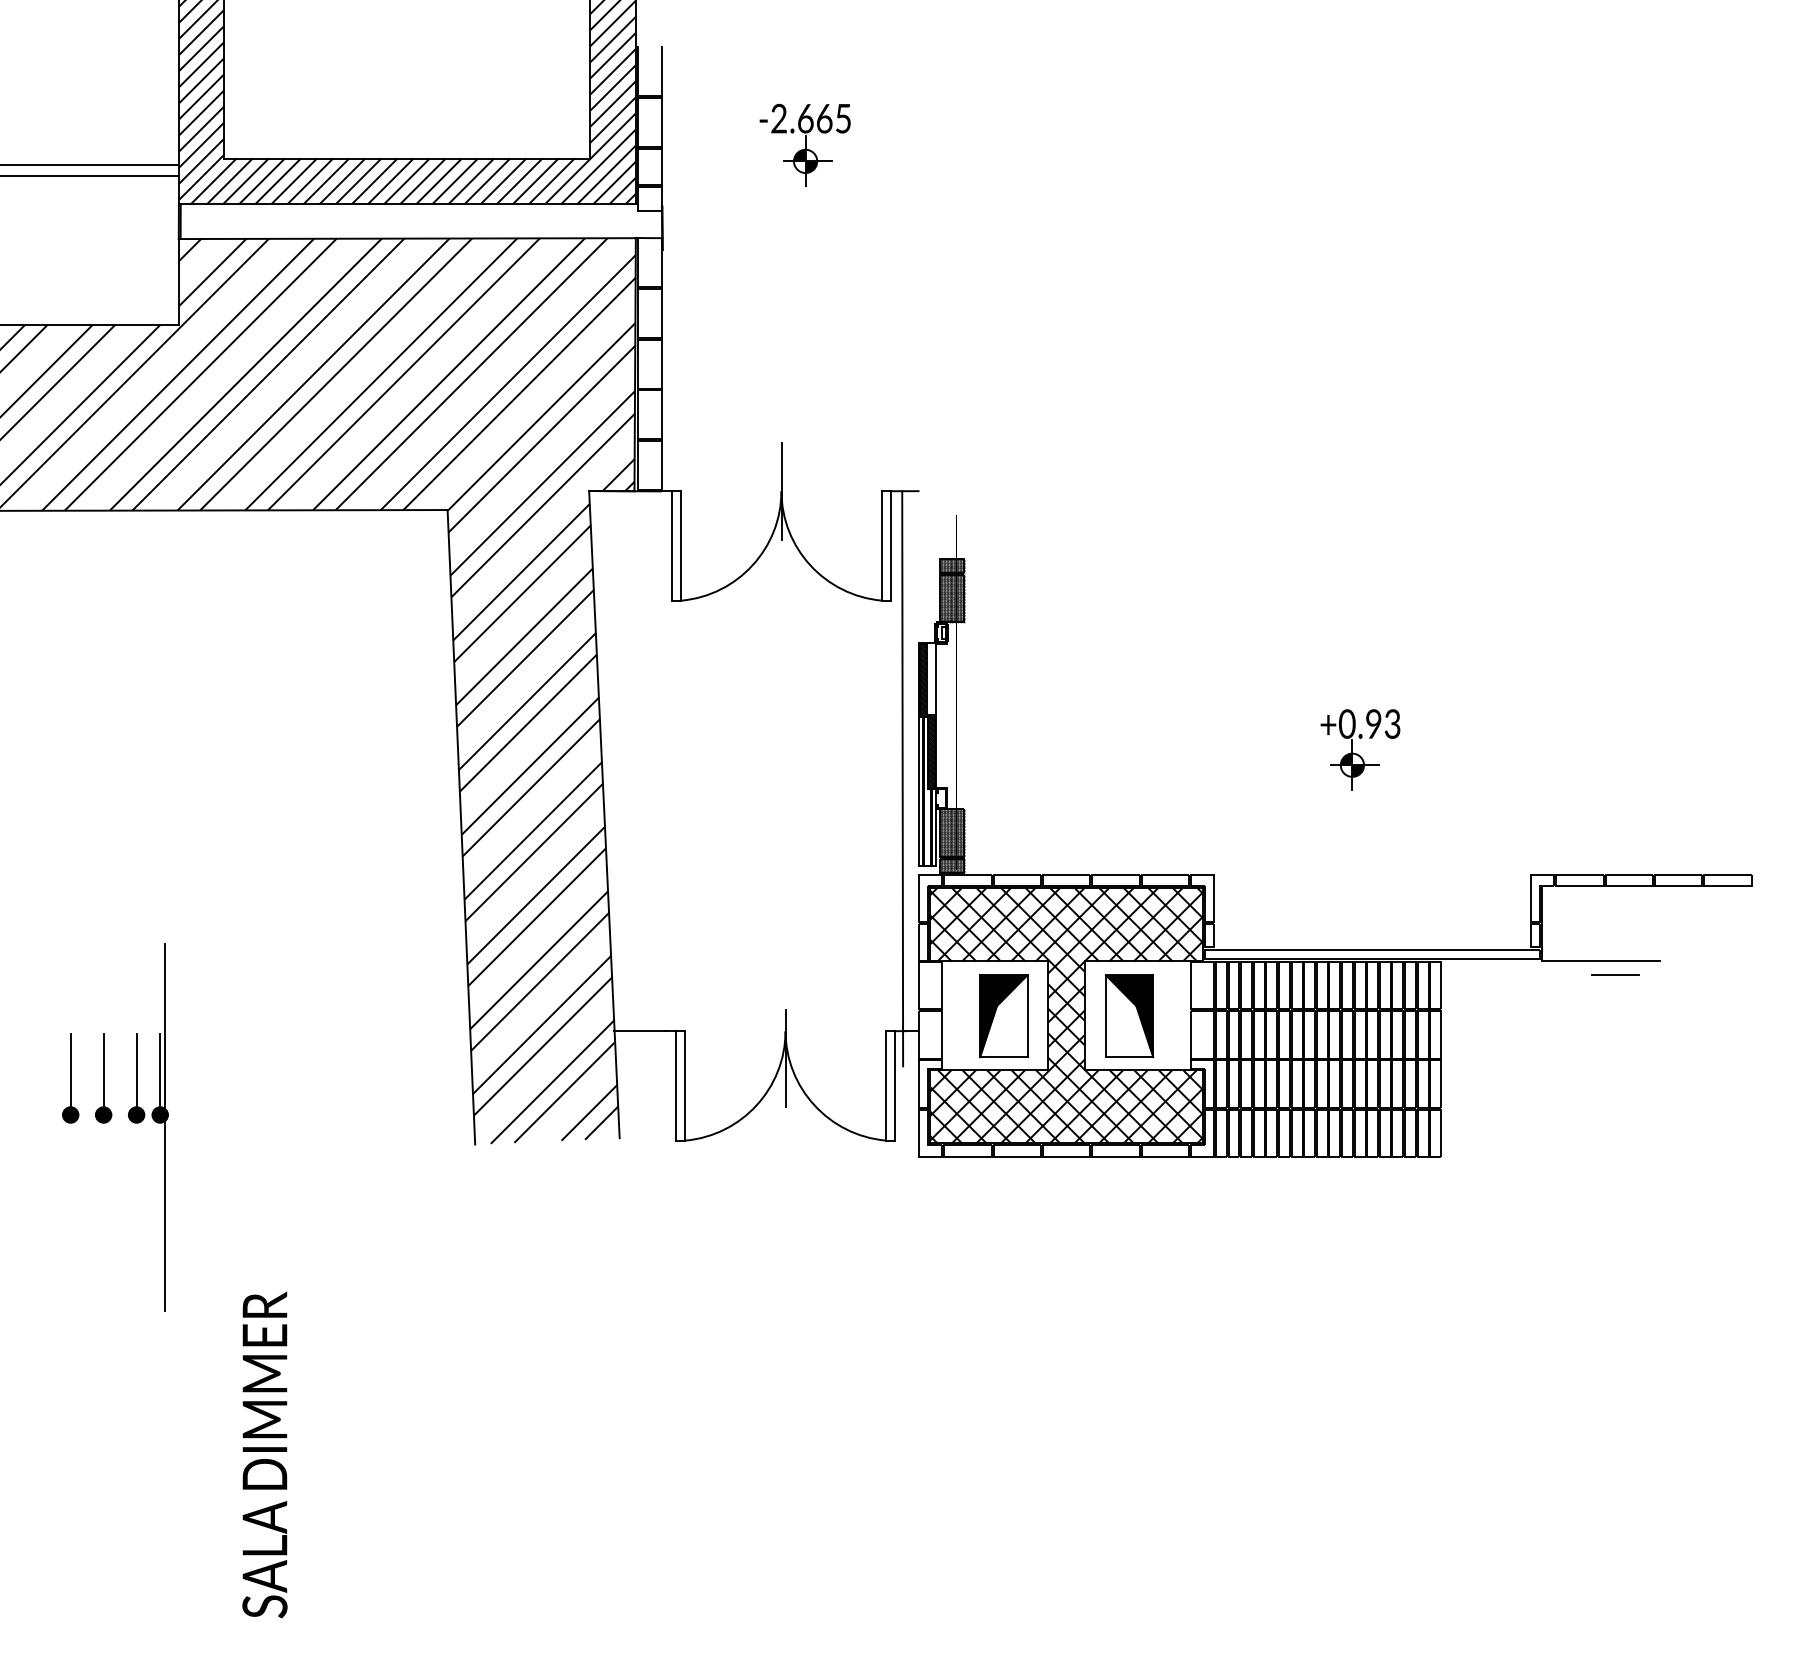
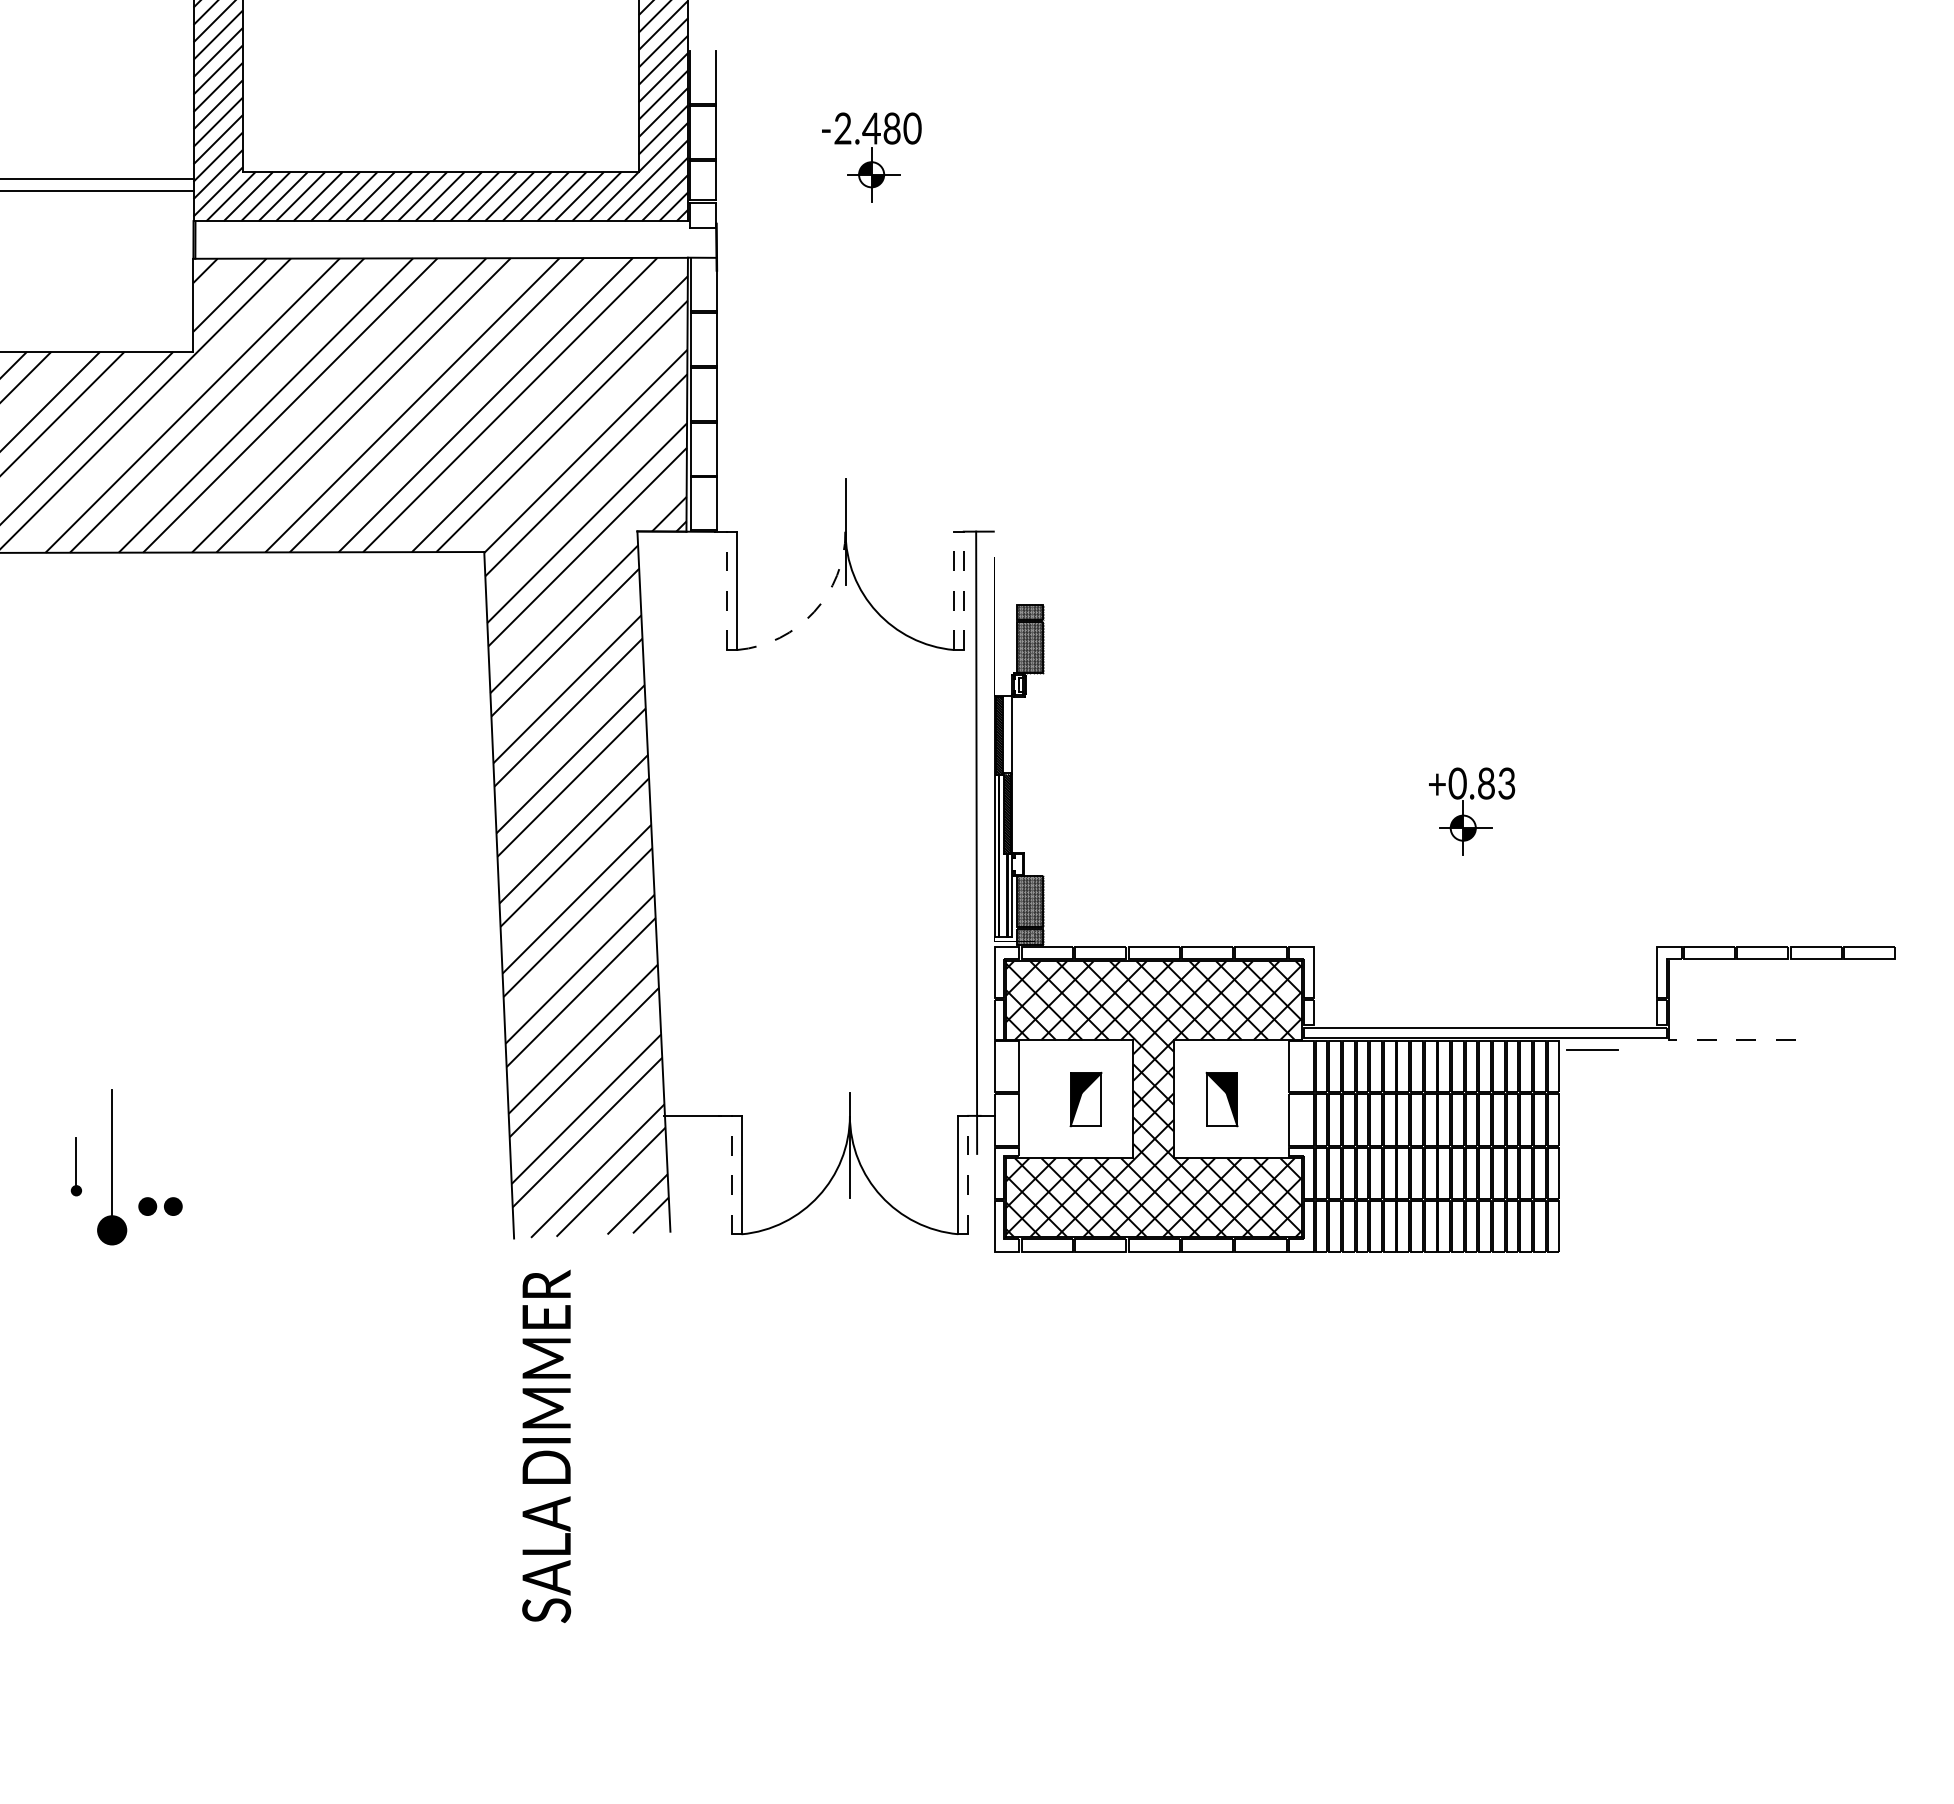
text: (823, 118) -> (891, 128), -2.665 -> -2.480
line: (672, 545) -> (727, 590), solid -> dashed
line: (881, 545) -> (953, 590), solid -> dashed
line: (890, 545) -> (963, 590), solid -> dashed
arc: (752, 565) -> (814, 611), solid -> dashed
text: (1373, 724) -> (1486, 784), +0.93 -> +0.83
line: (1601, 961) -> (1732, 1040), solid -> dashed
line: (1616, 974) -> (1592, 1049), moved
part: (1003, 1016) -> (1085, 1099), size x0.6
part: (1128, 1016) -> (1221, 1099), size x0.6
line: (136, 1074) -> (147, 1162), removed
line: (160, 1074) -> (173, 1162), removed
part: (70, 1077) -> (76, 1166), size x0.6
part: (103, 1077) -> (111, 1166), size x1.6
line: (676, 1085) -> (731, 1174), solid -> dashed
line: (895, 1085) -> (968, 1174), solid -> dashed
line: (165, 1126) -> (178, 1219), removed
text: (264, 1454) -> (546, 1445), moved

